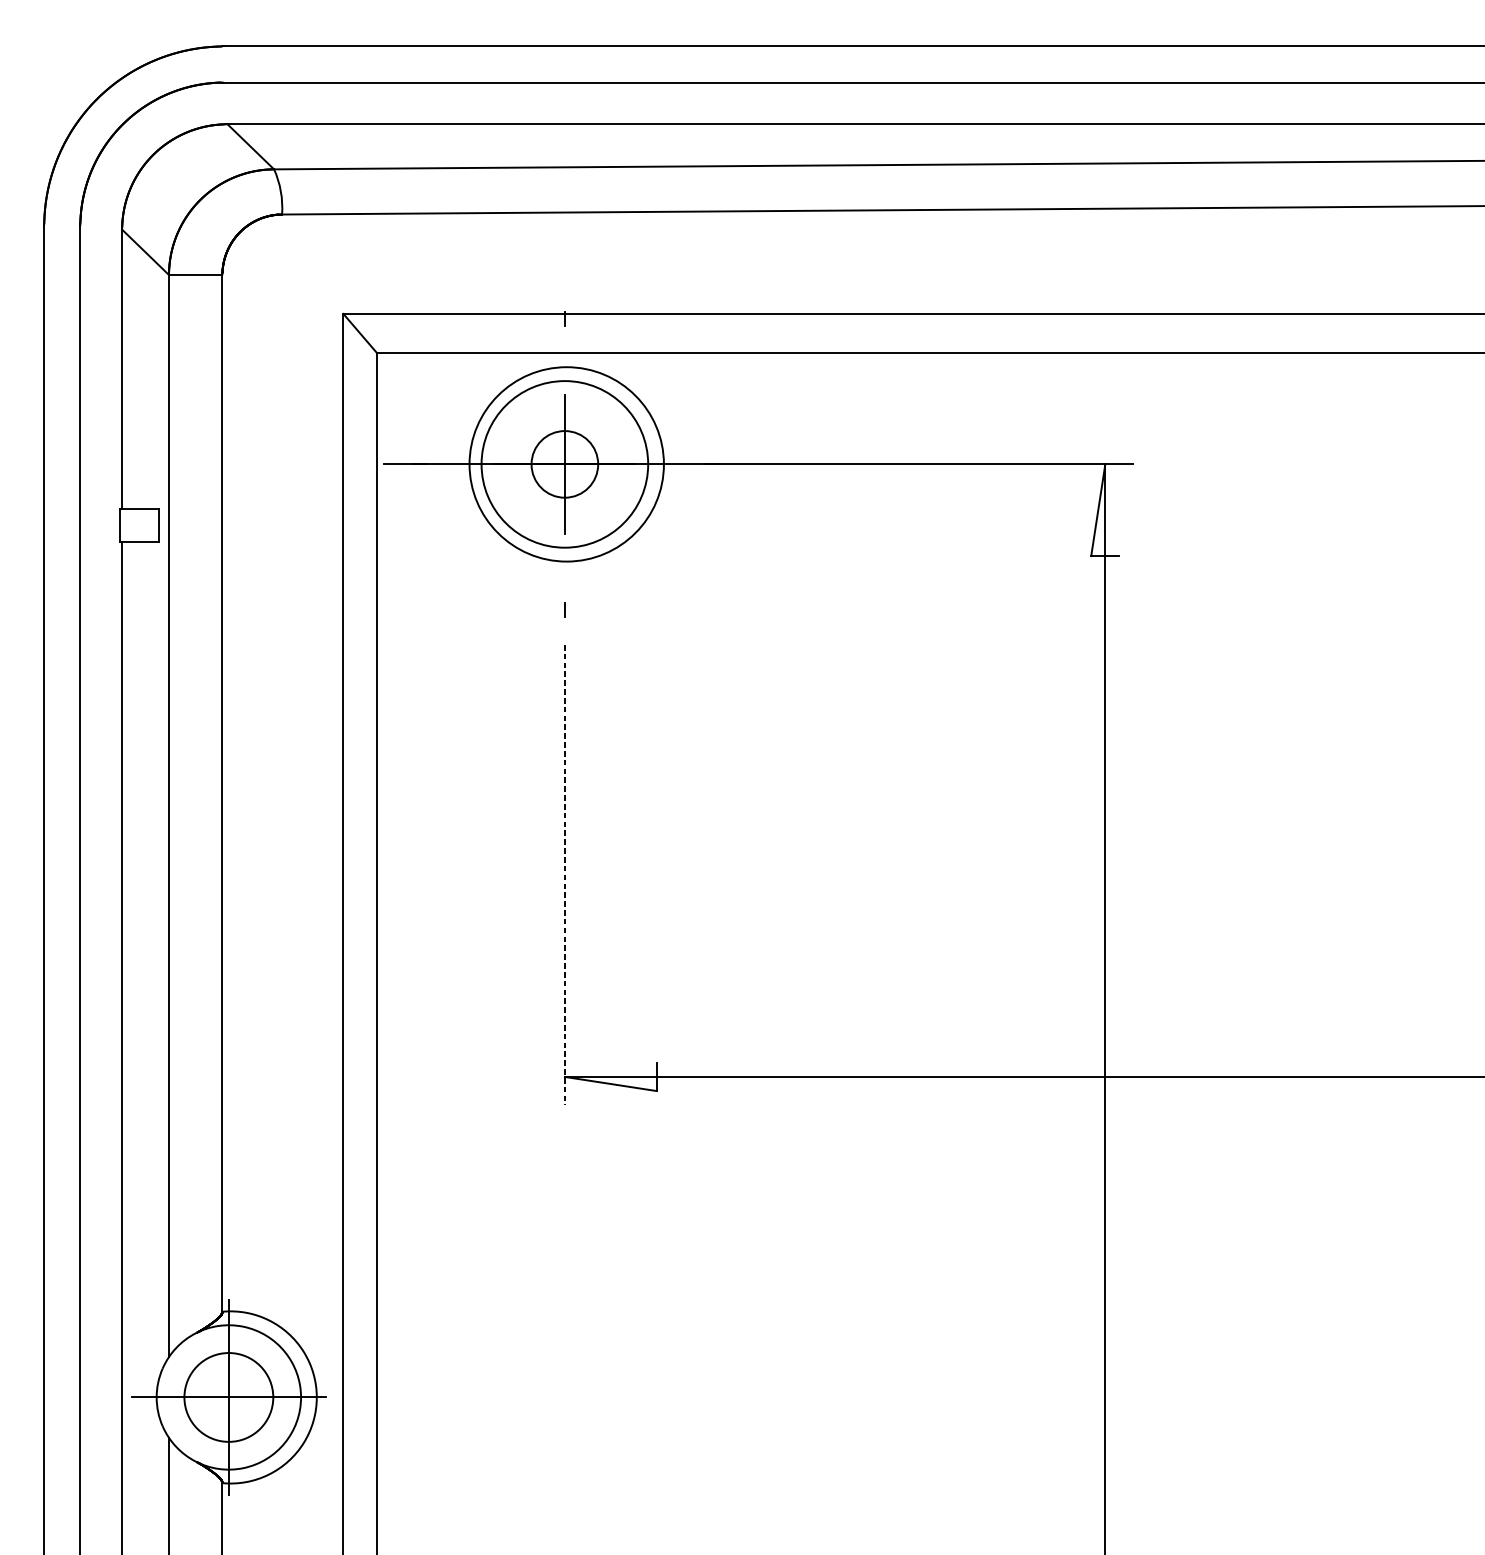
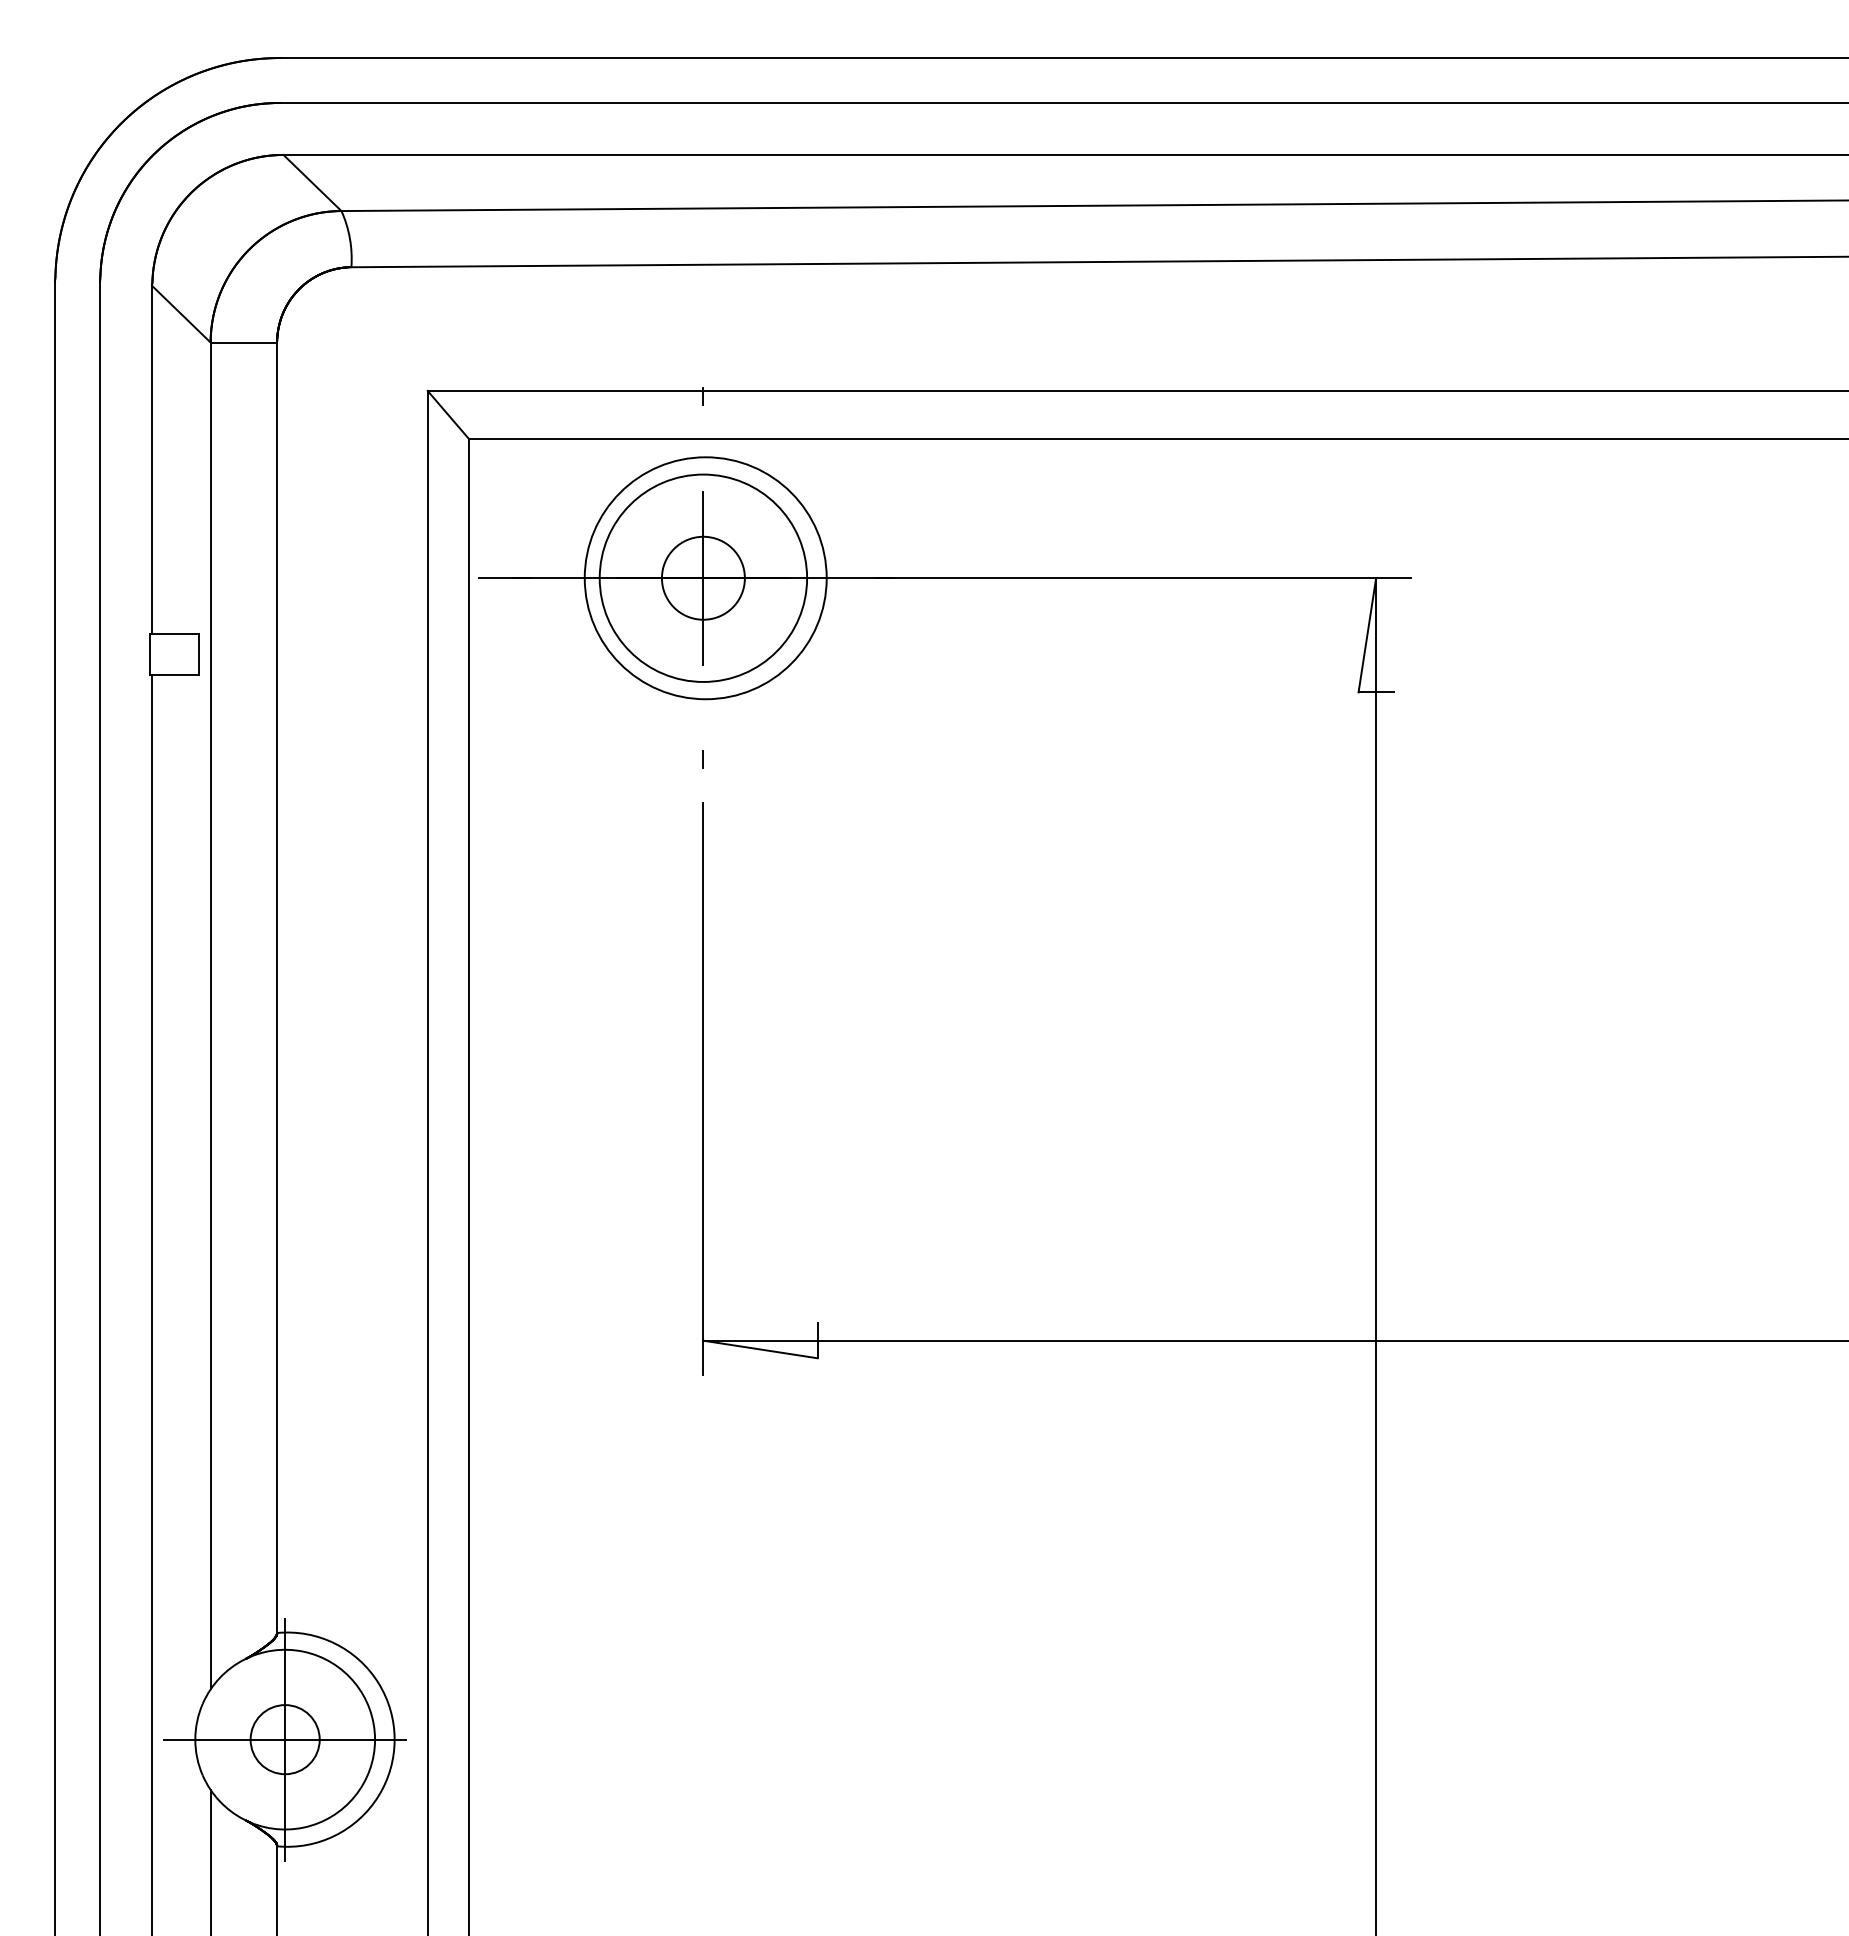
line: (564, 875) -> (703, 1089), dashed -> solid
circle: (228, 1397) -> (284, 1739), size x0.62

